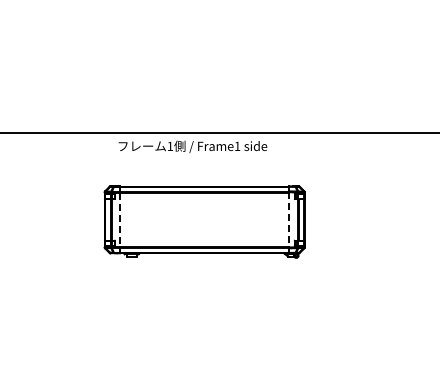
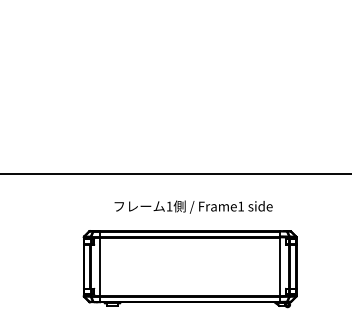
text: (192, 146) -> (193, 206), moved
line: (289, 219) -> (280, 266), dashed -> solid
line: (120, 220) -> (100, 267), dashed -> solid

